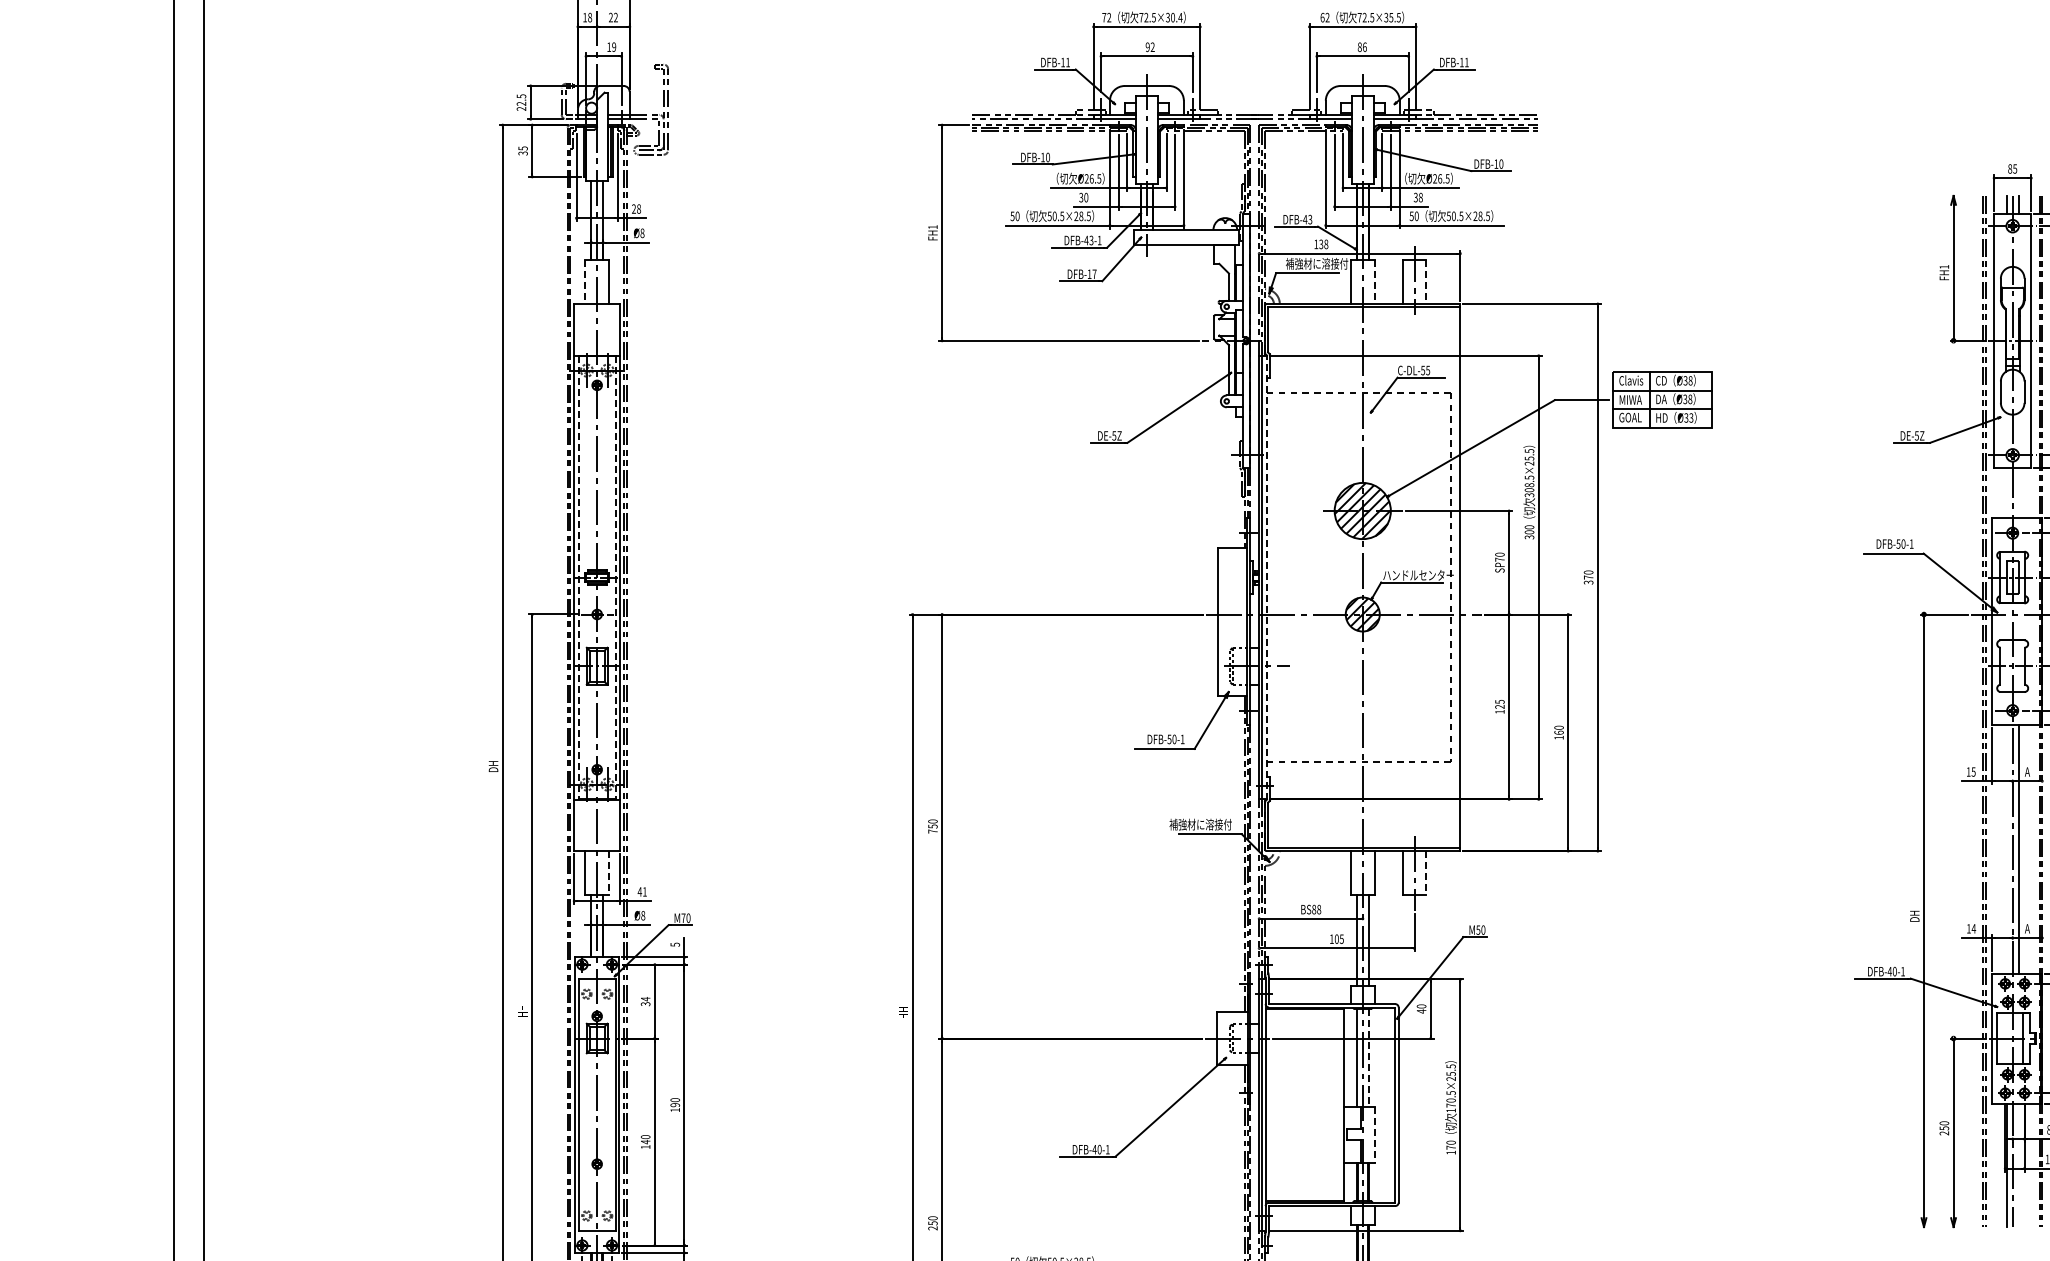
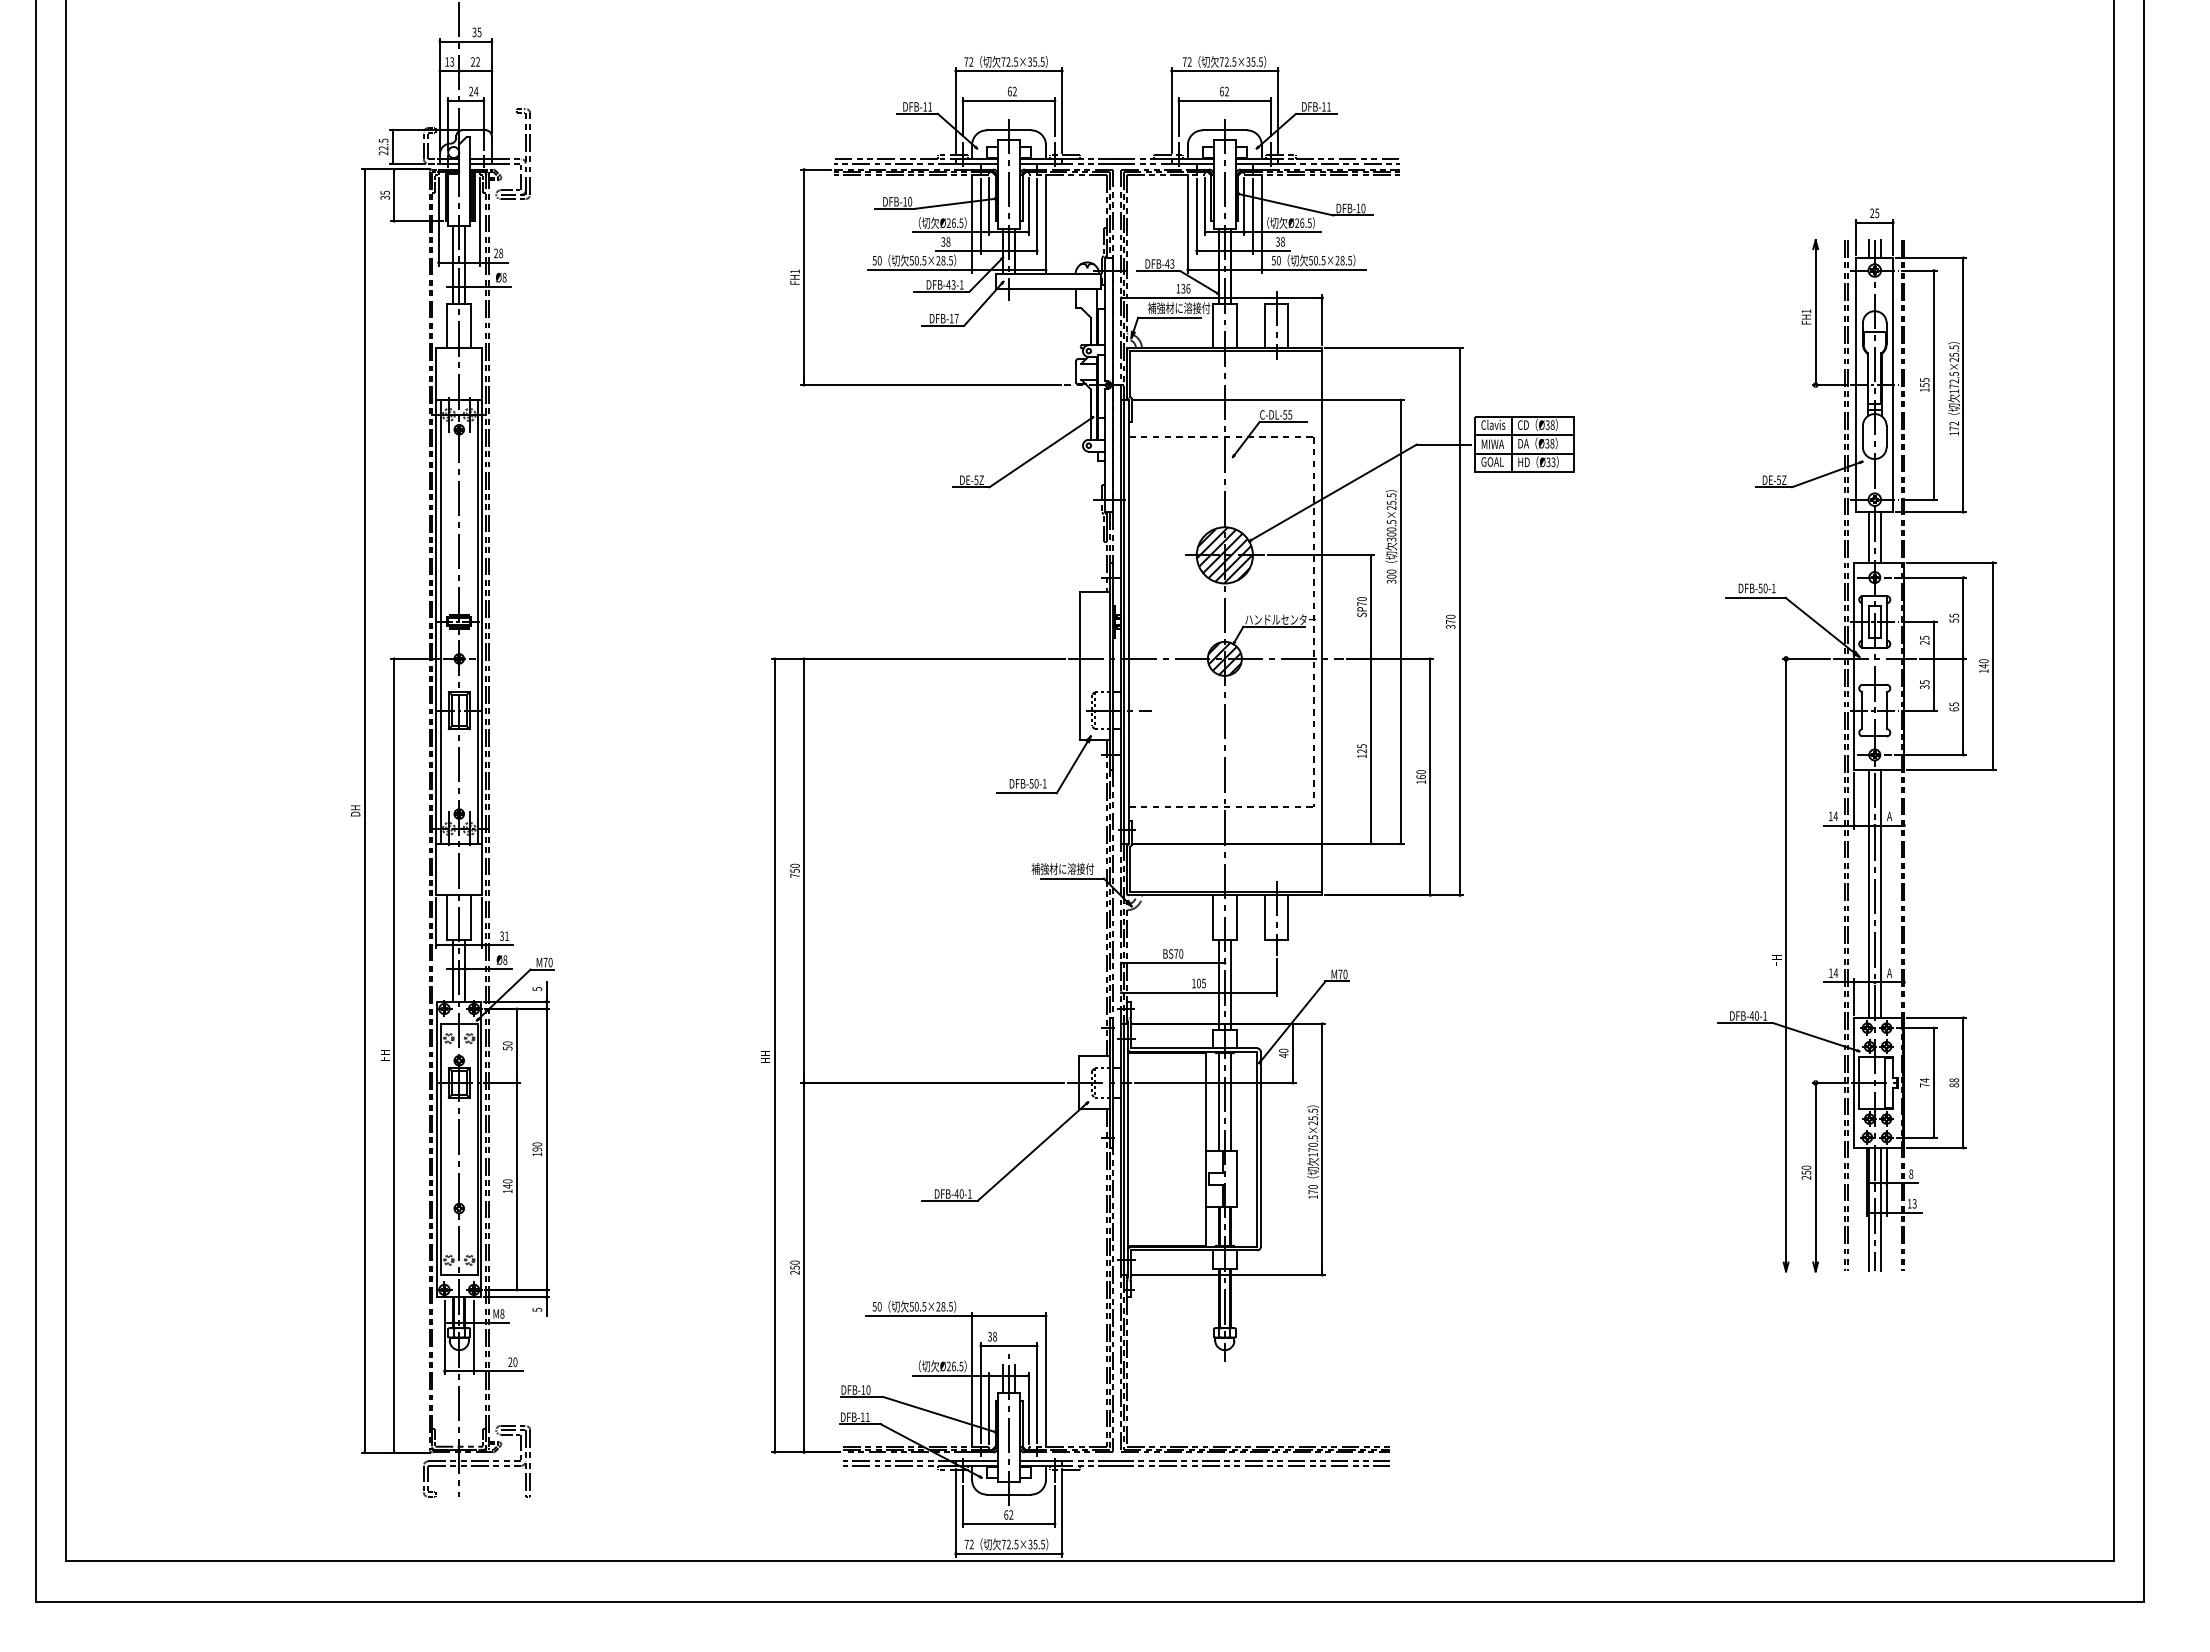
text: (590, 17) -> (452, 61), 18 -> 13
text: (1176, 17) -> (1038, 61), 72.5×30.4 -> 72.5×35.5
text: (1322, 17) -> (1184, 61), 62 -> 72
text: (611, 47) -> (473, 91), 19 -> 24
text: (1147, 47) -> (1009, 91), 92 -> 62
text: (1362, 47) -> (1224, 91), 86 -> 62
text: (2010, 169) -> (1872, 213), 85 -> 25
text: (1086, 198) -> (948, 242), 30 -> 38
text: (1326, 244) -> (1188, 288), 138 -> 136
line: (585, 282) -> (447, 326), dashed -> solid
line: (1374, 282) -> (1236, 326), dashed -> solid
line: (1426, 282) -> (1288, 326), dashed -> solid
text: (1529, 485) -> (1391, 529), 308.5×25.5 -> 300.5×25.5
line: (2006, 493) -> (1868, 537), added
line: (2018, 493) -> (1880, 537), added
line: (578, 577) -> (440, 621), dashed -> solid
line: (615, 577) -> (477, 621), dashed -> solid
line: (1267, 577) -> (1129, 621), dashed -> solid
text: (1973, 772) -> (1835, 816), 15 -> 14
line: (2006, 849) -> (1868, 893), added
line: (609, 874) -> (471, 918), dashed -> solid
line: (1426, 874) -> (1288, 918), dashed -> solid
text: (639, 892) -> (501, 936), 41 -> 31
text: (1316, 909) -> (1178, 953), BS88 -> BS70
text: (1914, 916) -> (1776, 960), DH -> HH
text: (1478, 930) -> (1340, 974), M50 -> M70
text: (645, 1001) -> (507, 1045), 34 -> 50
line: (1368, 1058) -> (1230, 1102), dashed -> solid
line: (1374, 1135) -> (1236, 1179), dashed -> solid
line: (2018, 1165) -> (1880, 1209), added

